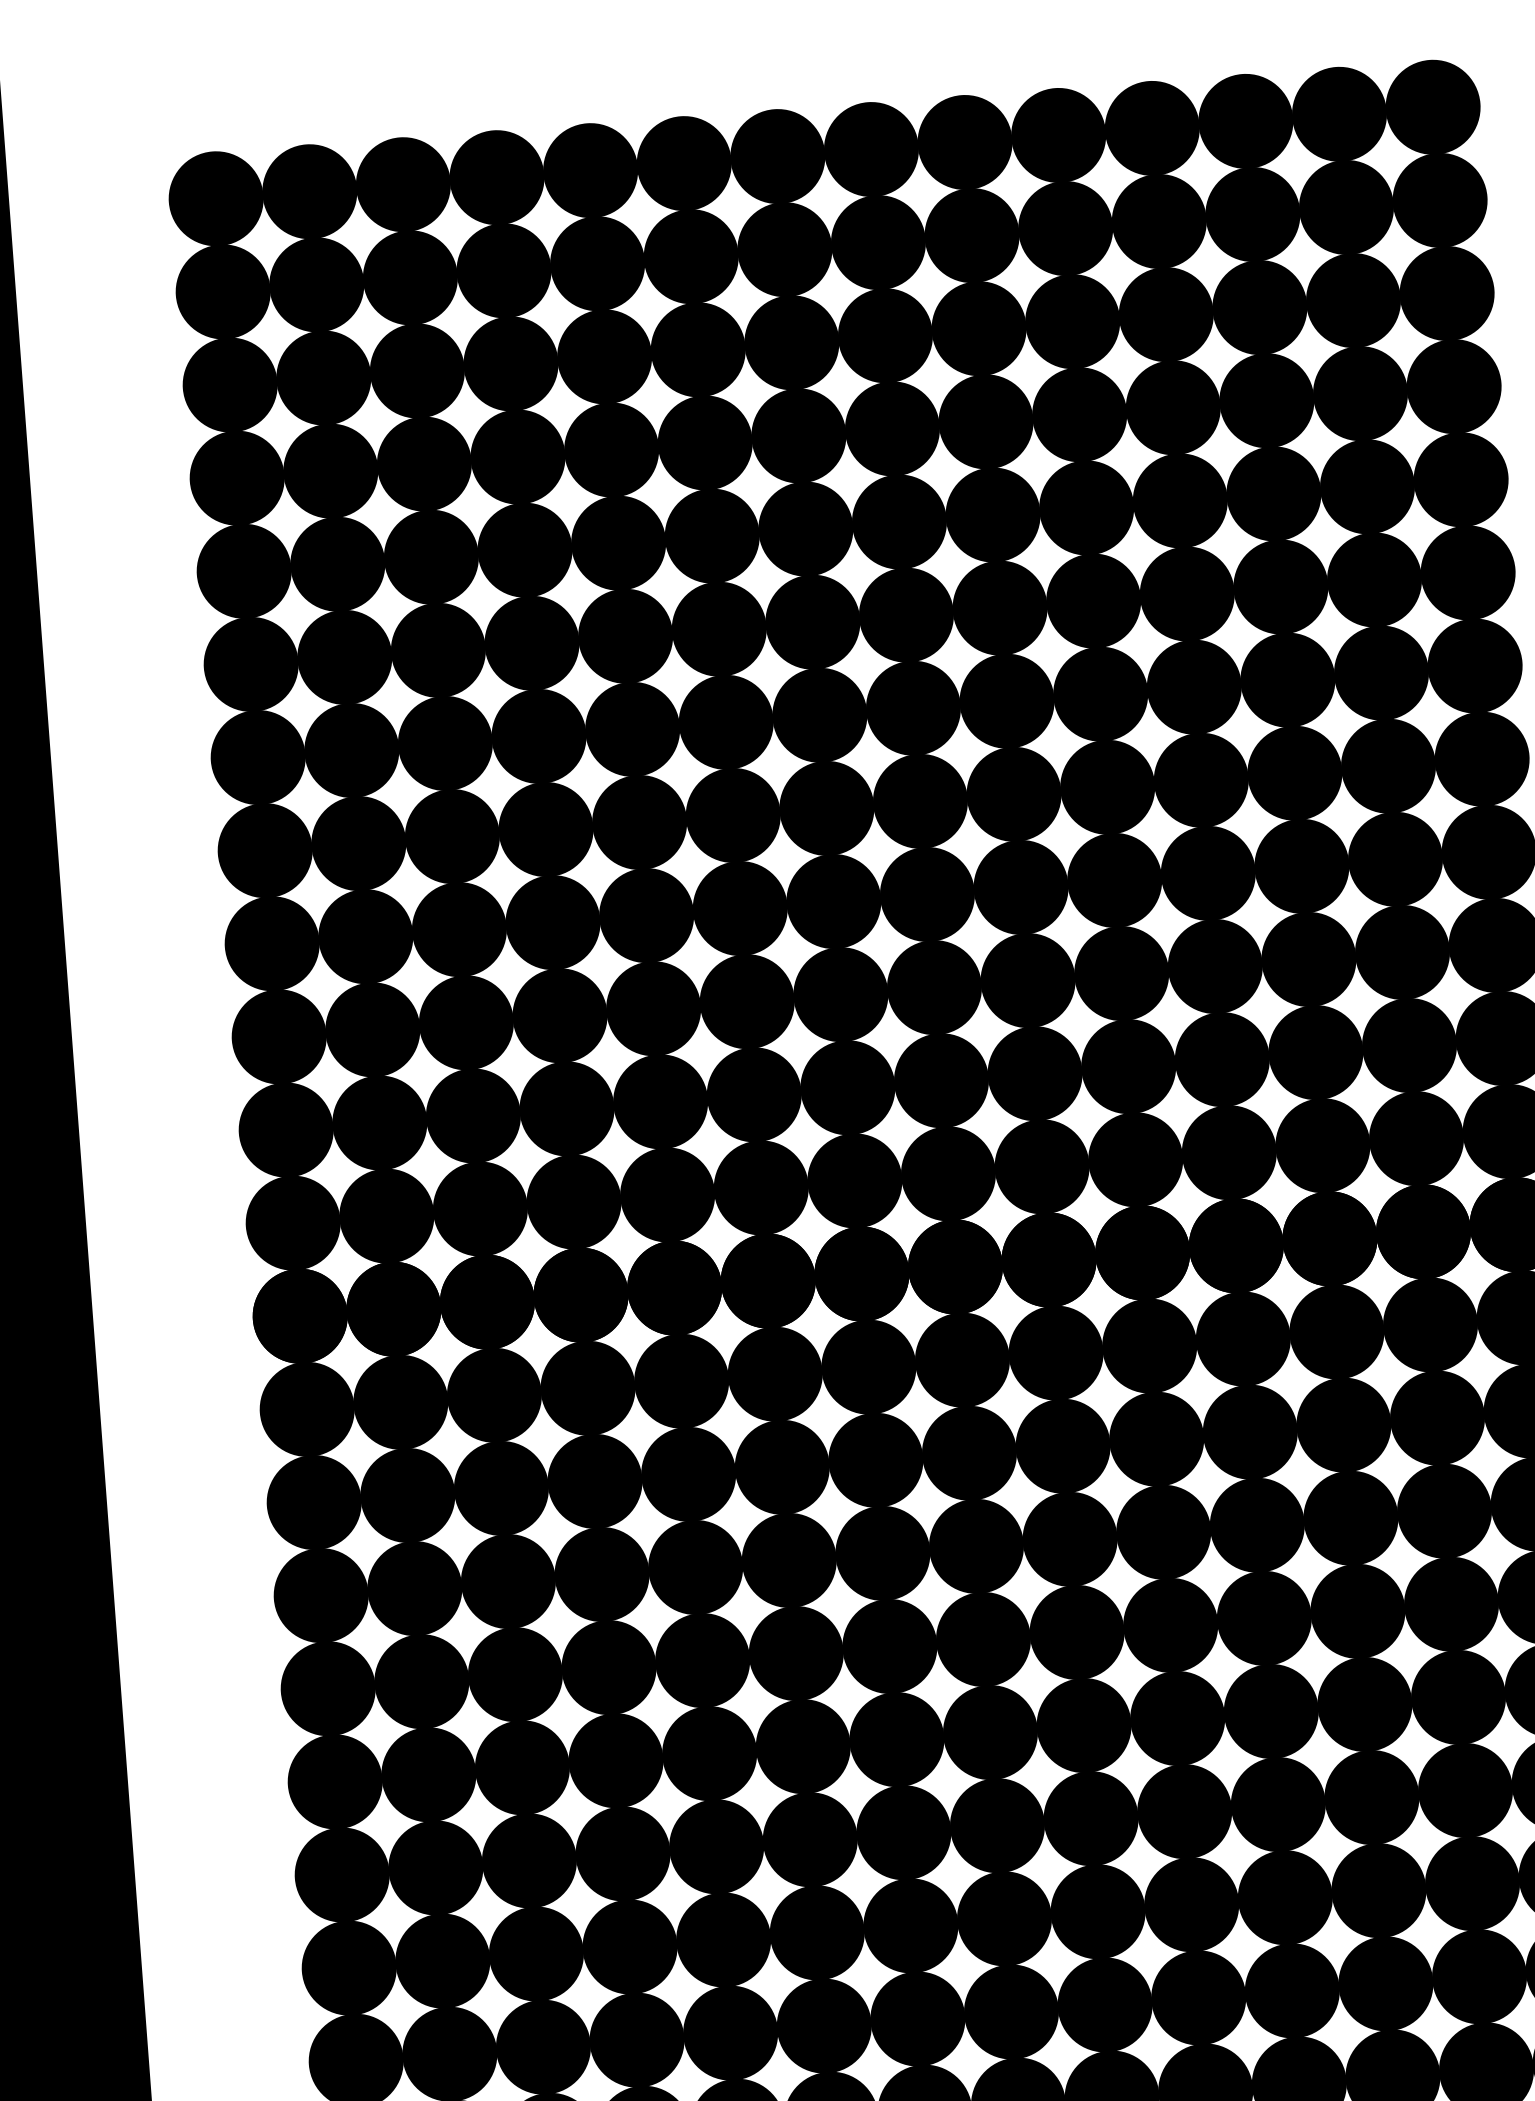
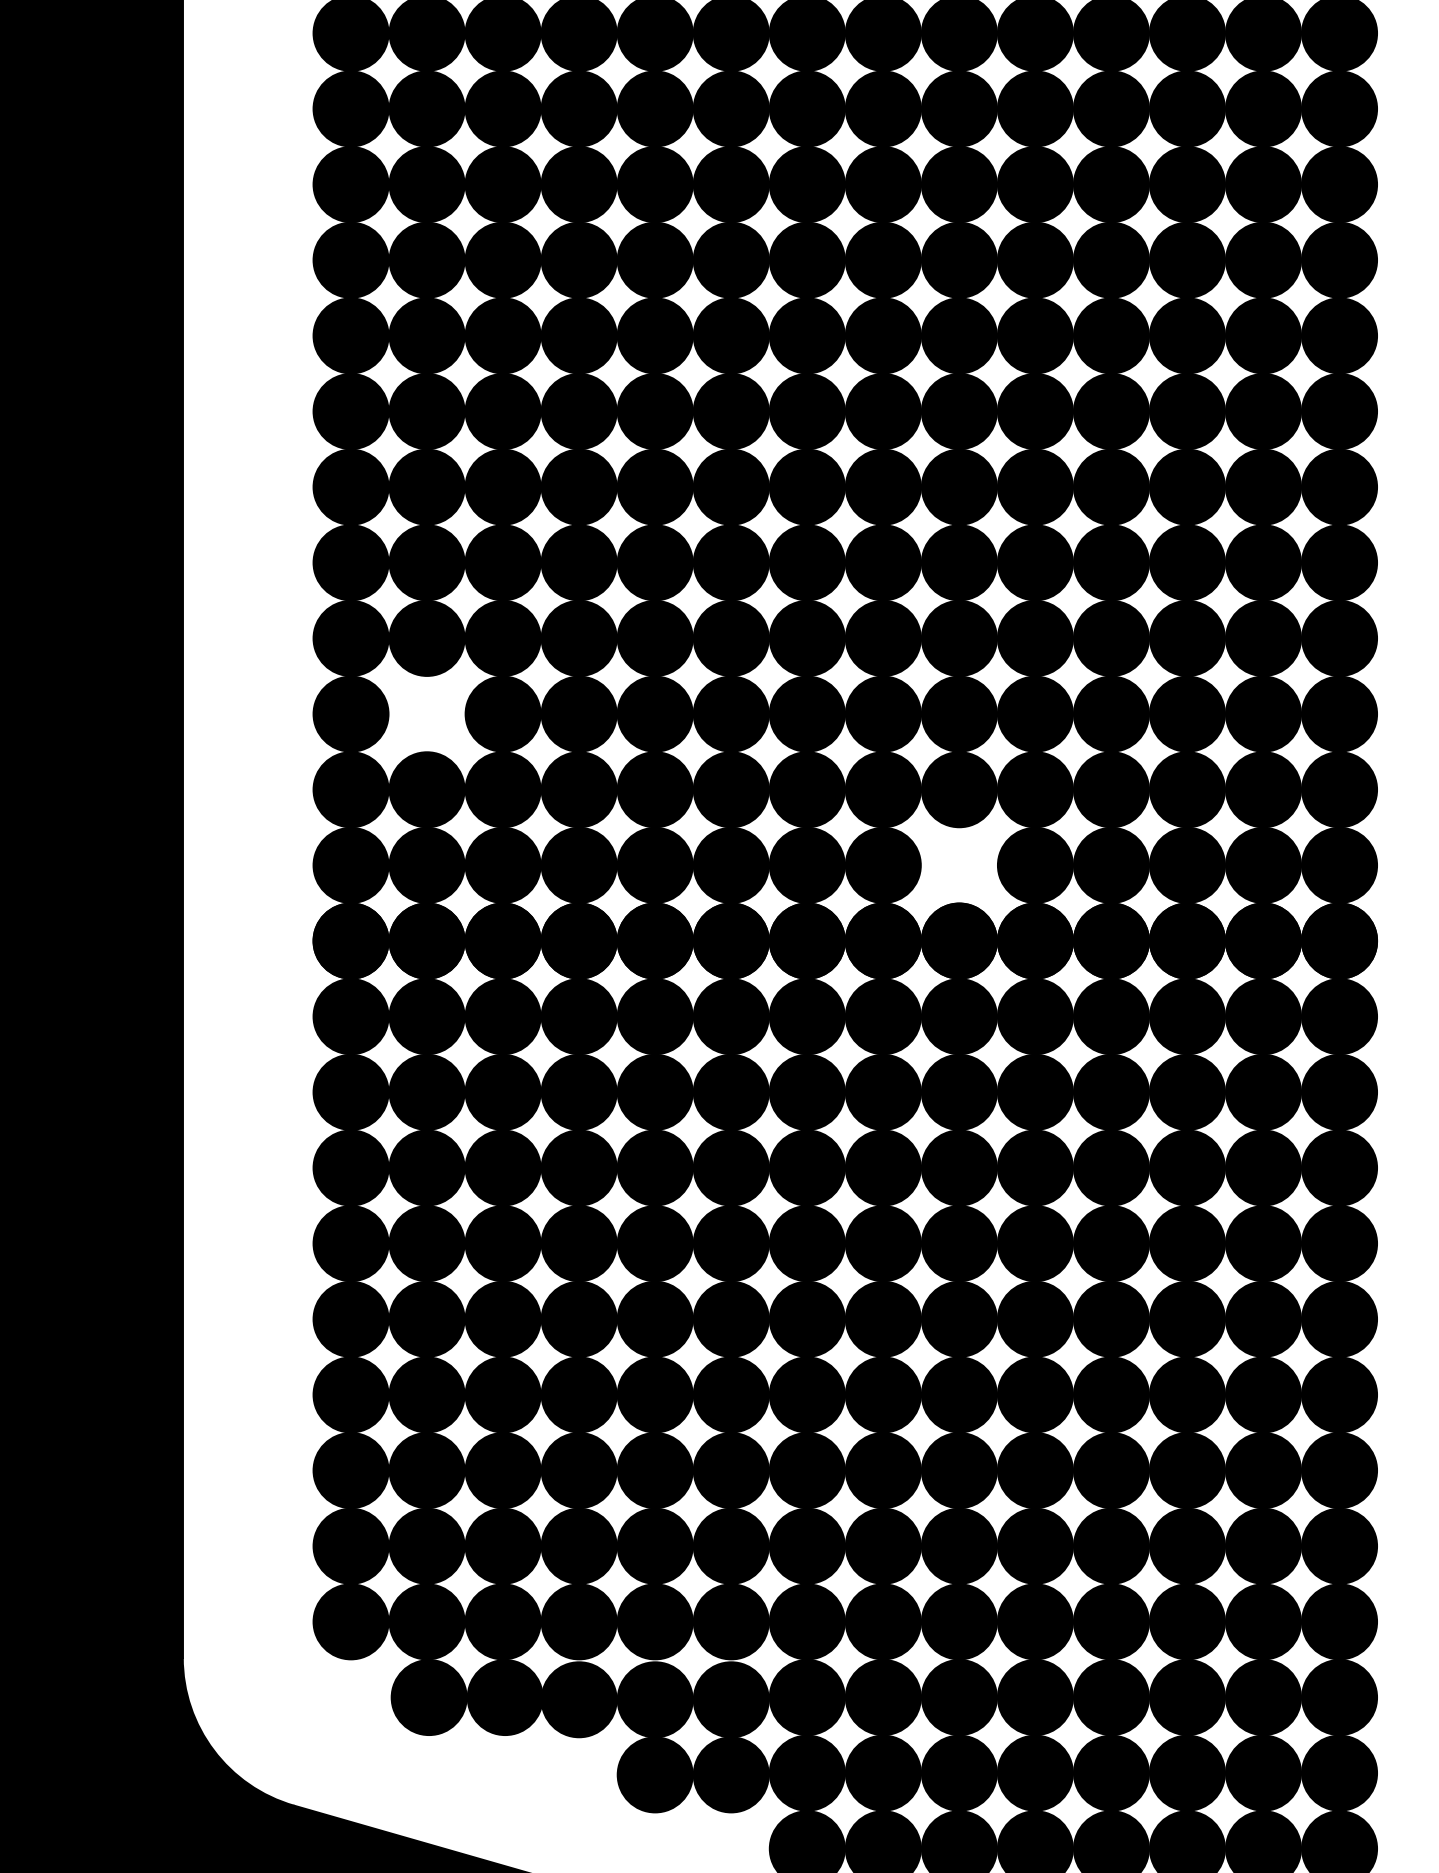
fill: (372, 1029) -> (426, 713), removed
fill: (1040, 1165) -> (958, 864), removed

